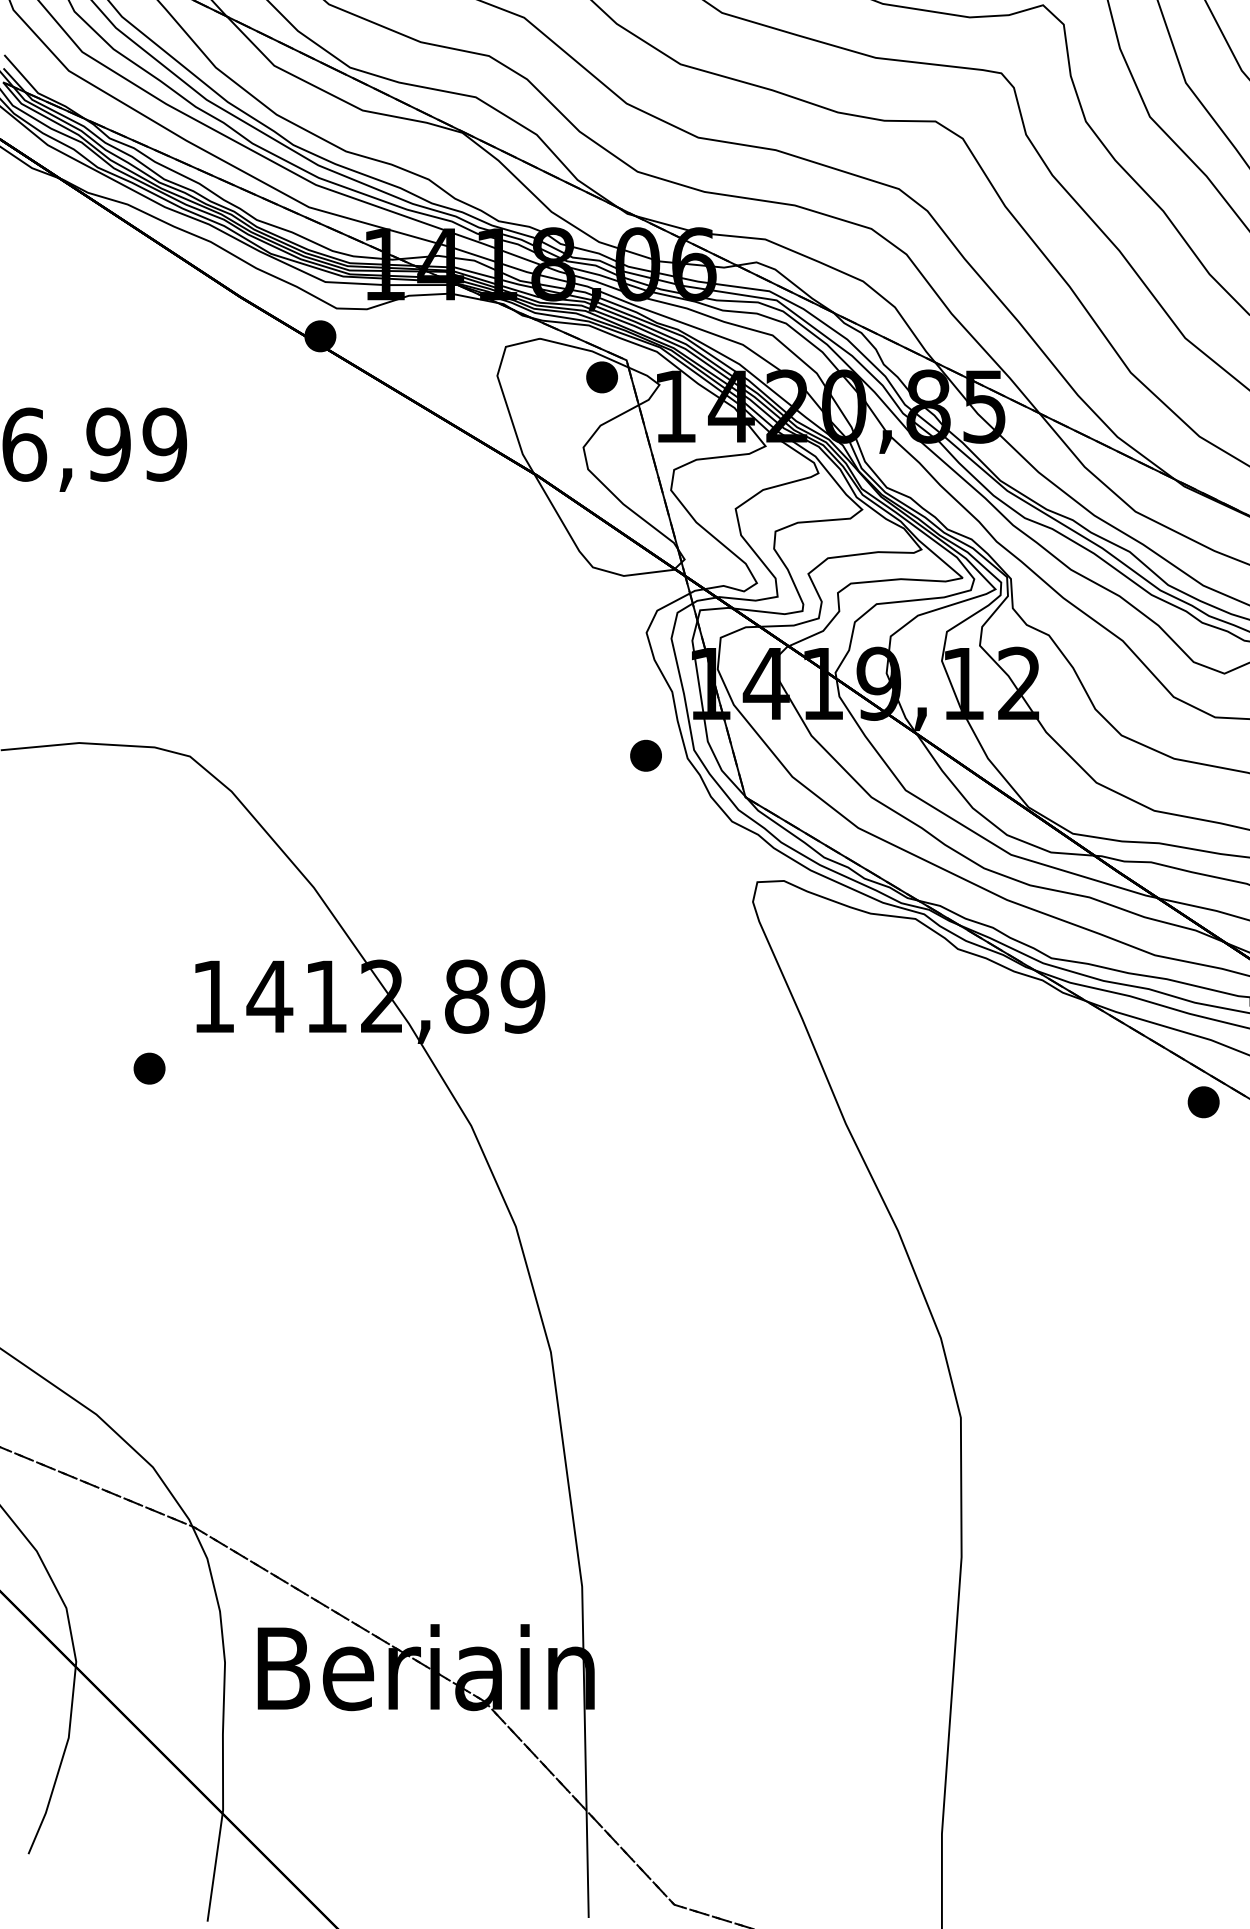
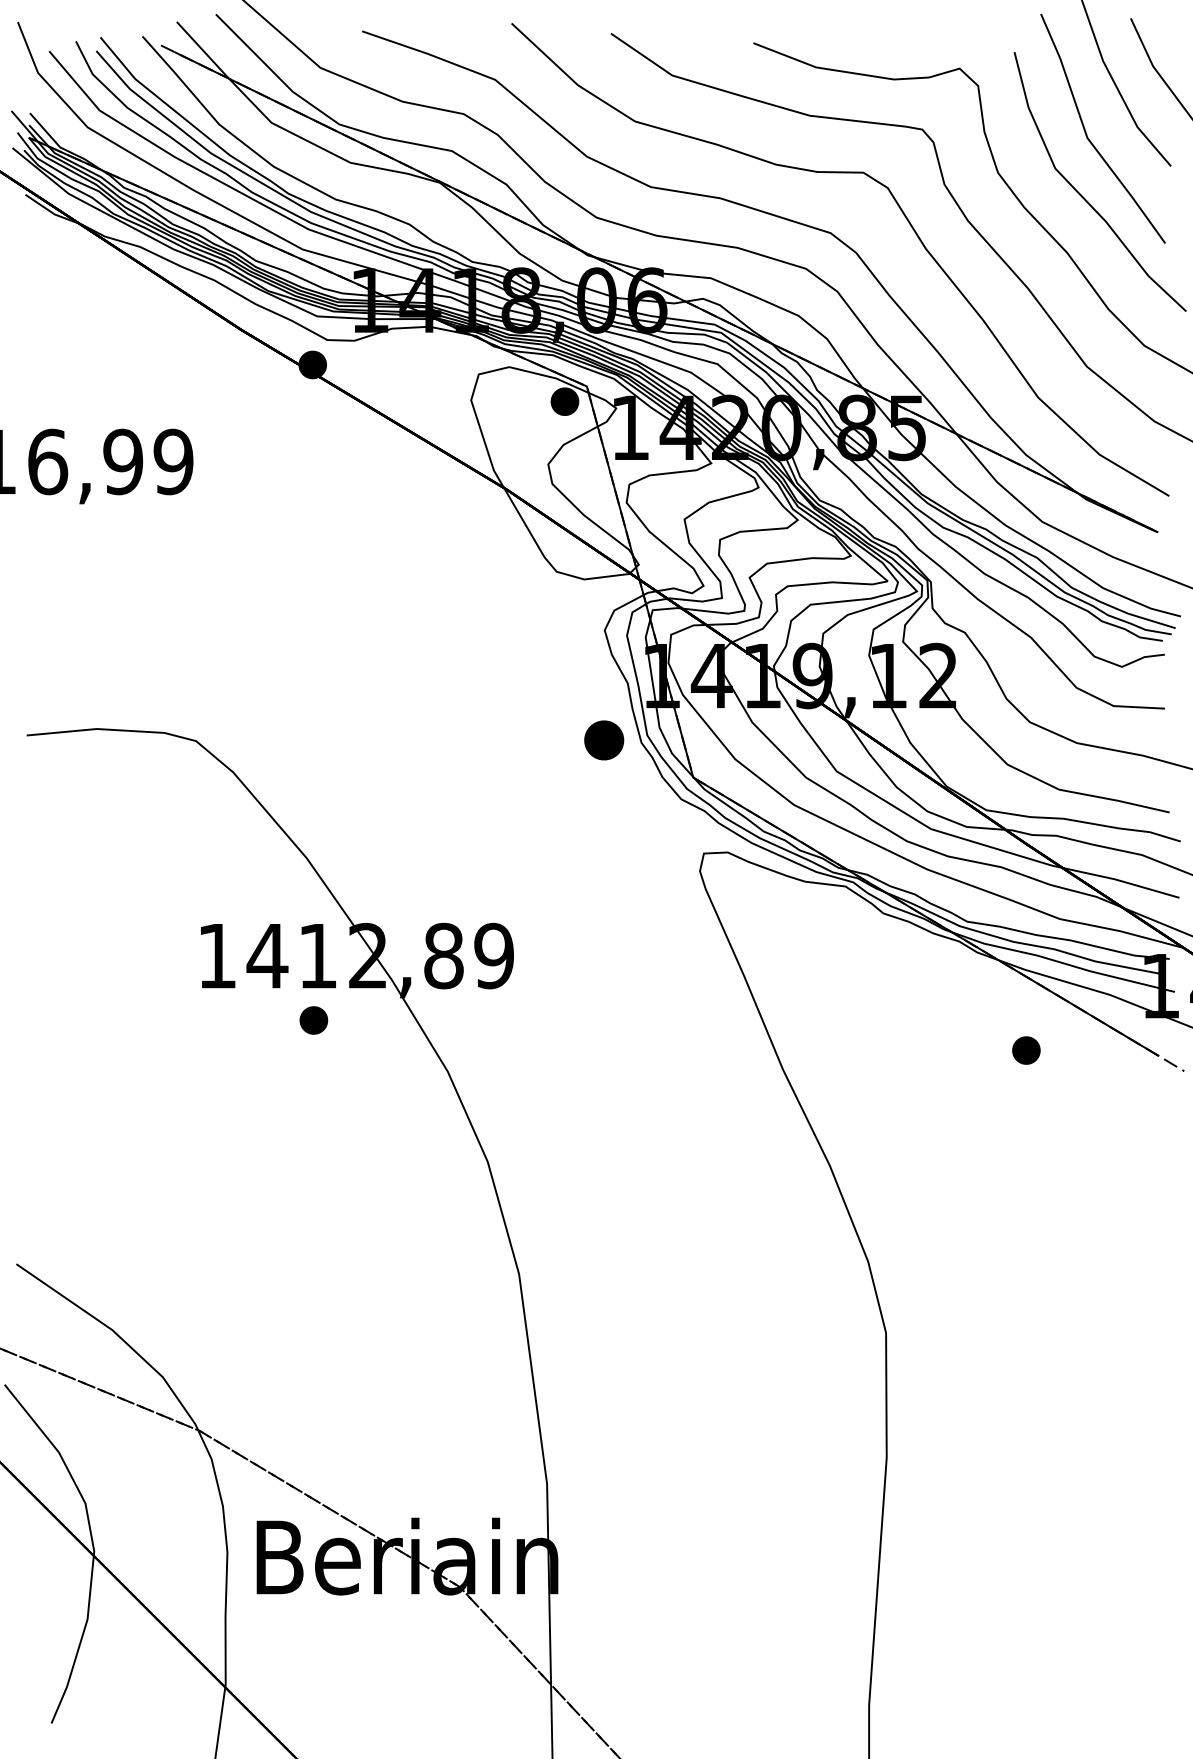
part: (646, 755) -> (604, 740), size x1.4
part: (149, 1068) -> (313, 1020), moved
part: (1203, 1102) -> (1026, 1050), moved

